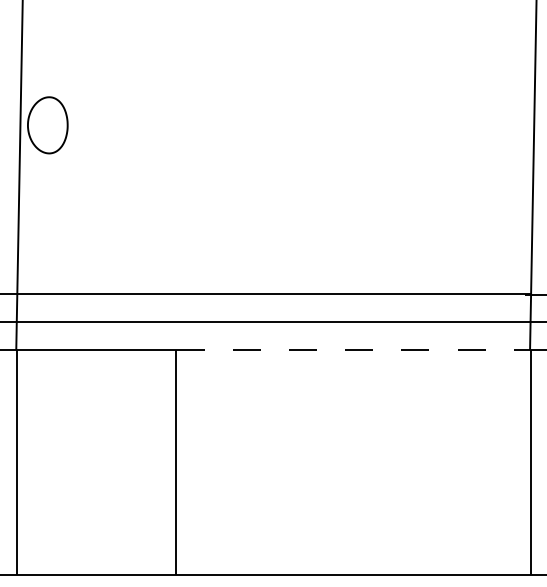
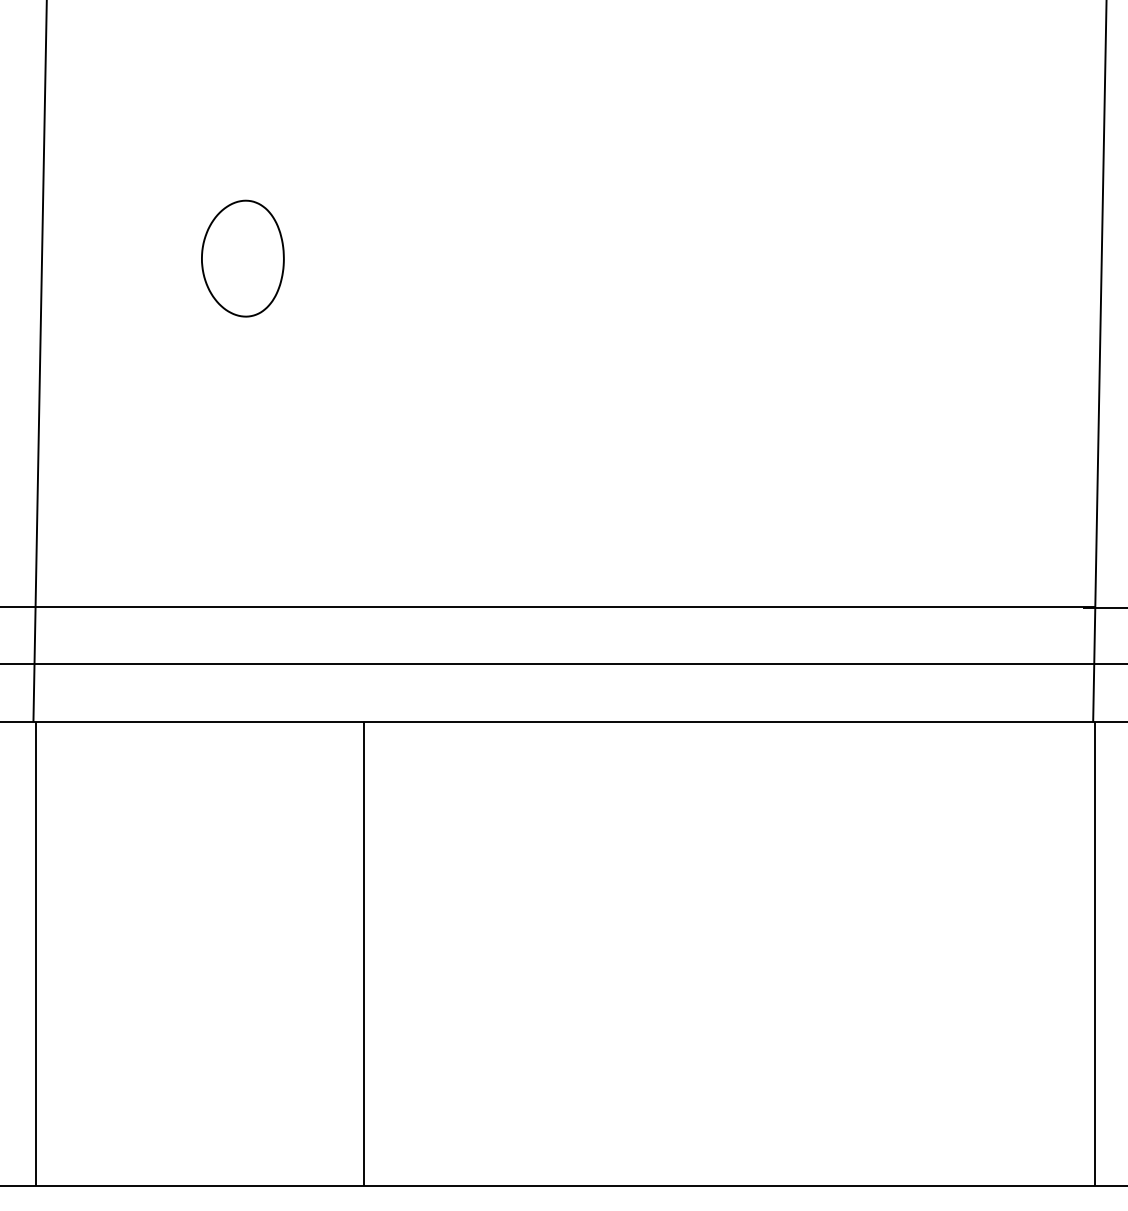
part: (47, 125) -> (242, 258), moved
line: (354, 350) -> (731, 723), dashed -> solid

